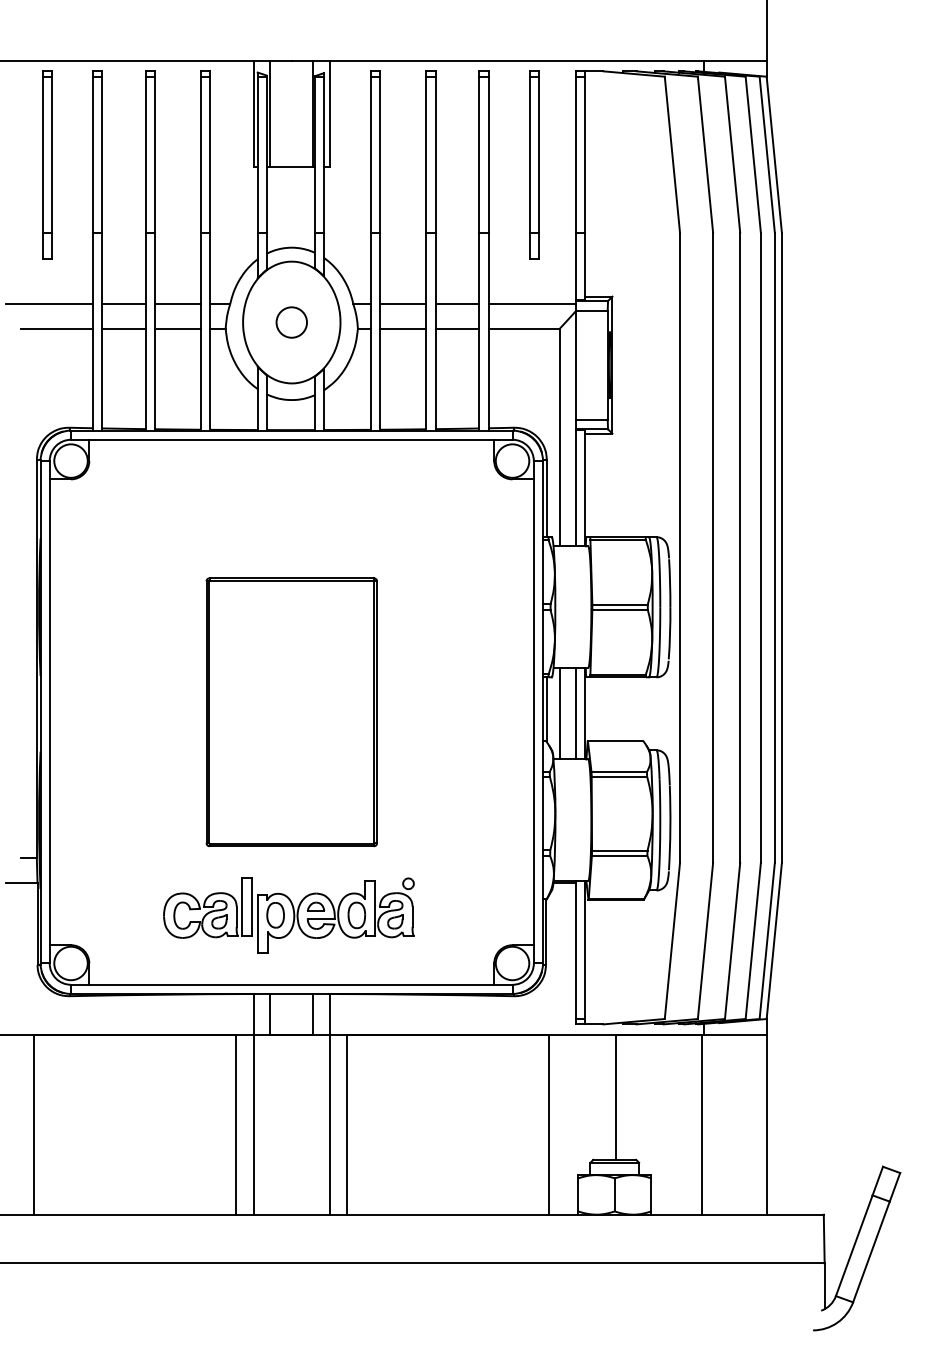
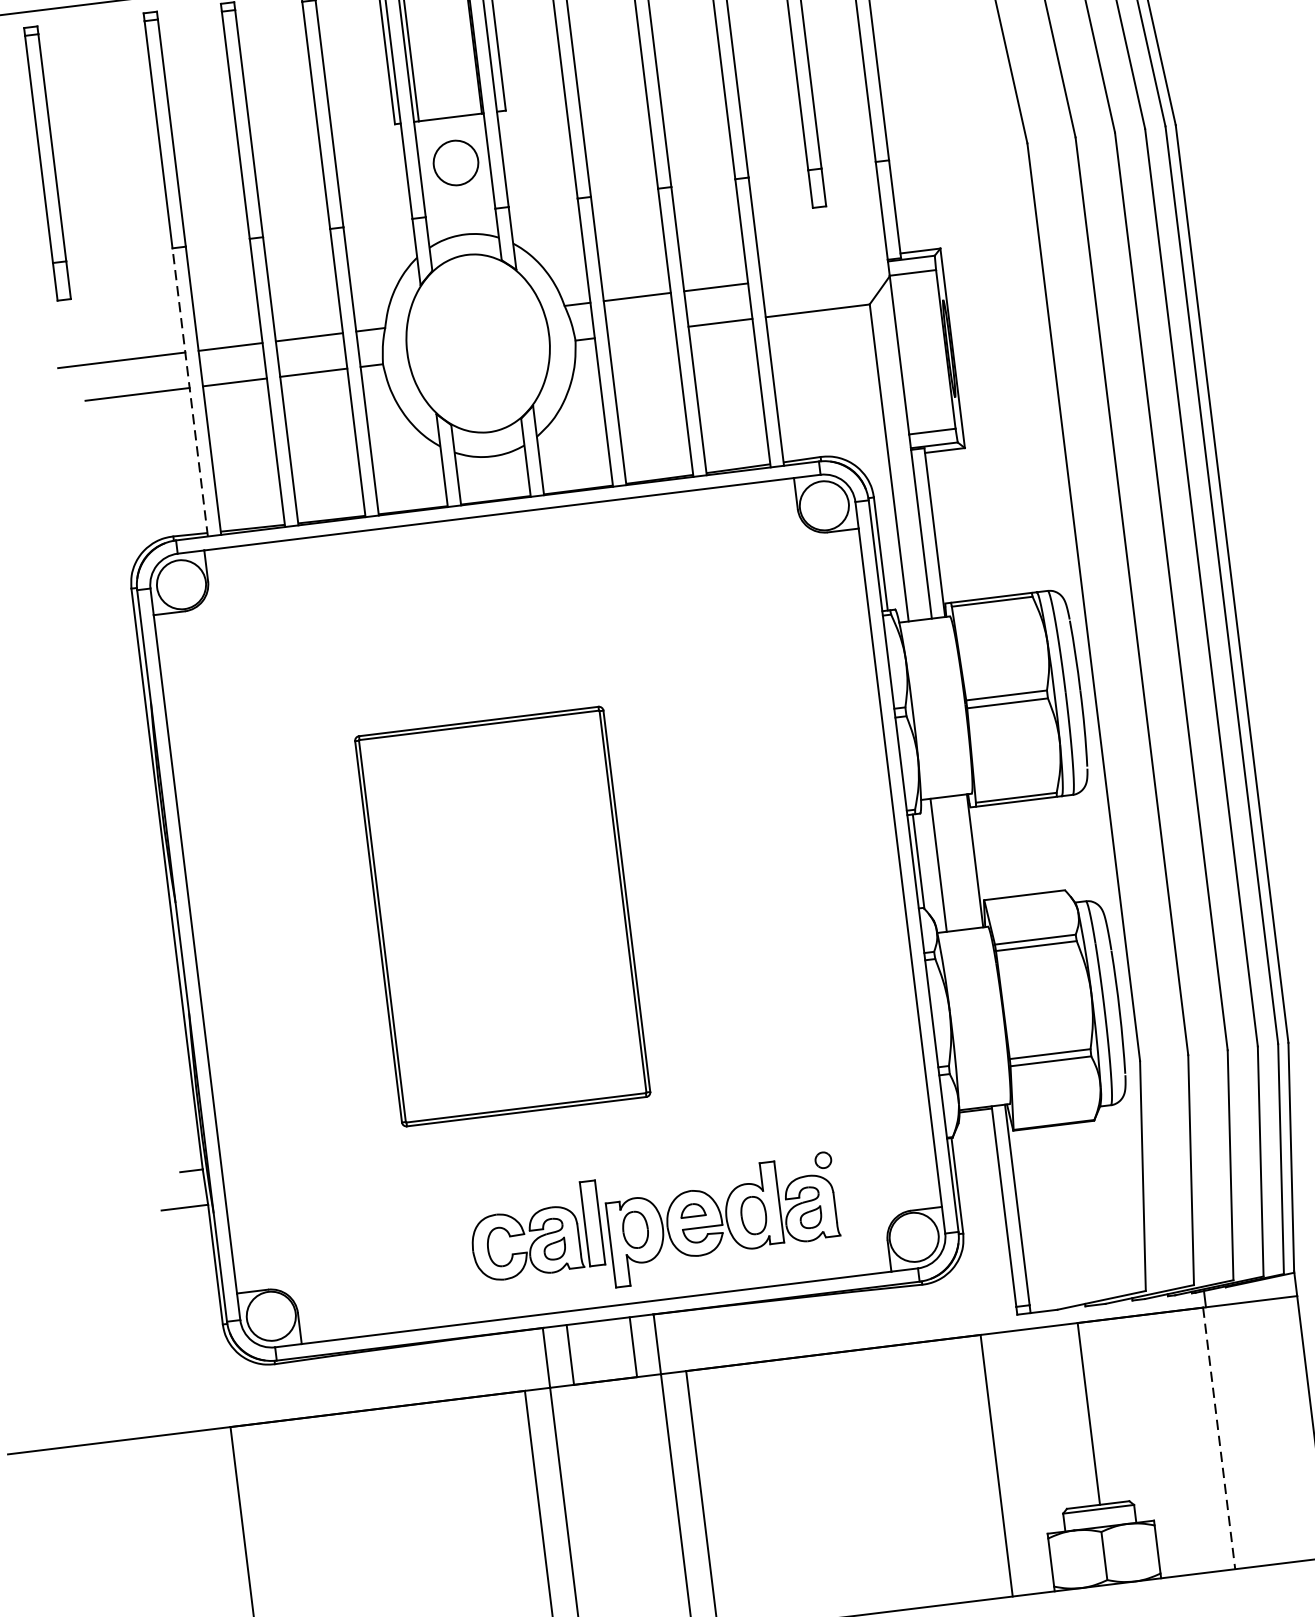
part: (47, 164) -> (47, 162), moved
line: (531, 304) -> (823, 274), removed
circle: (291, 322) -> (455, 162), moved
line: (403, 328) -> (641, 332), removed
line: (92, 331) -> (189, 392), solid -> dashed
part: (291, 712) -> (502, 916), moved
line: (575, 713) -> (961, 862), removed
part: (288, 915) -> (654, 1227), moved
line: (702, 1124) -> (1219, 1437), solid -> dashed

